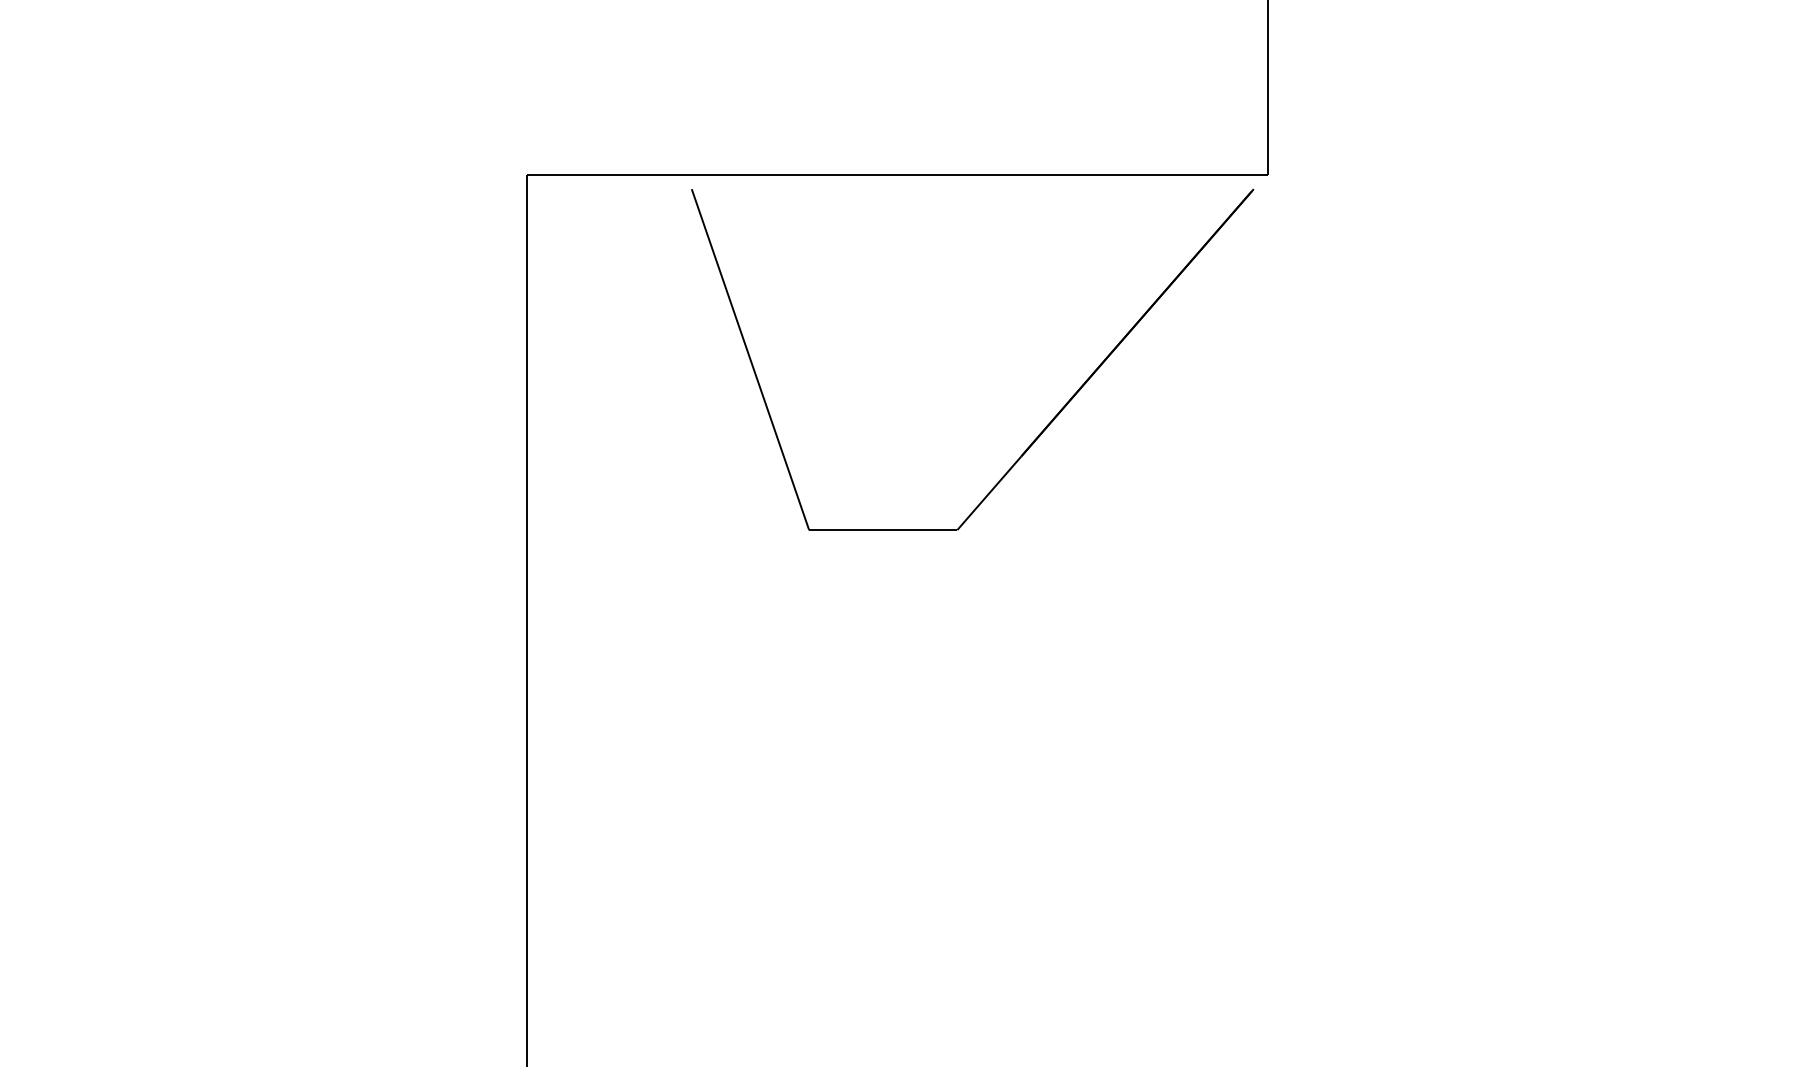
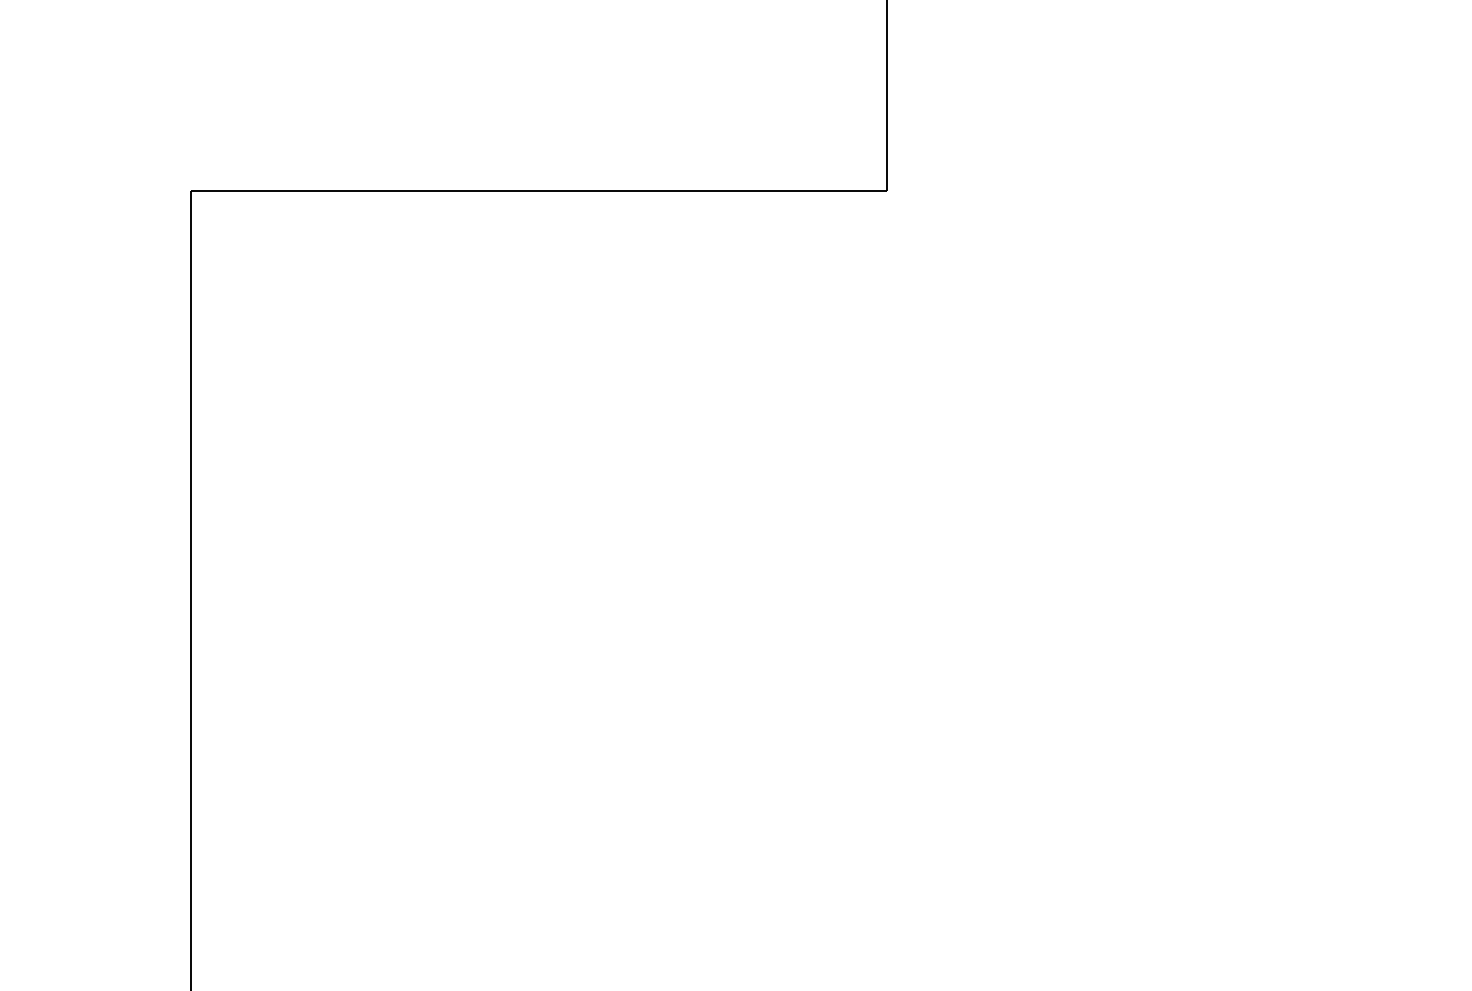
part: (1045, 426) -> (678, 426), removed

